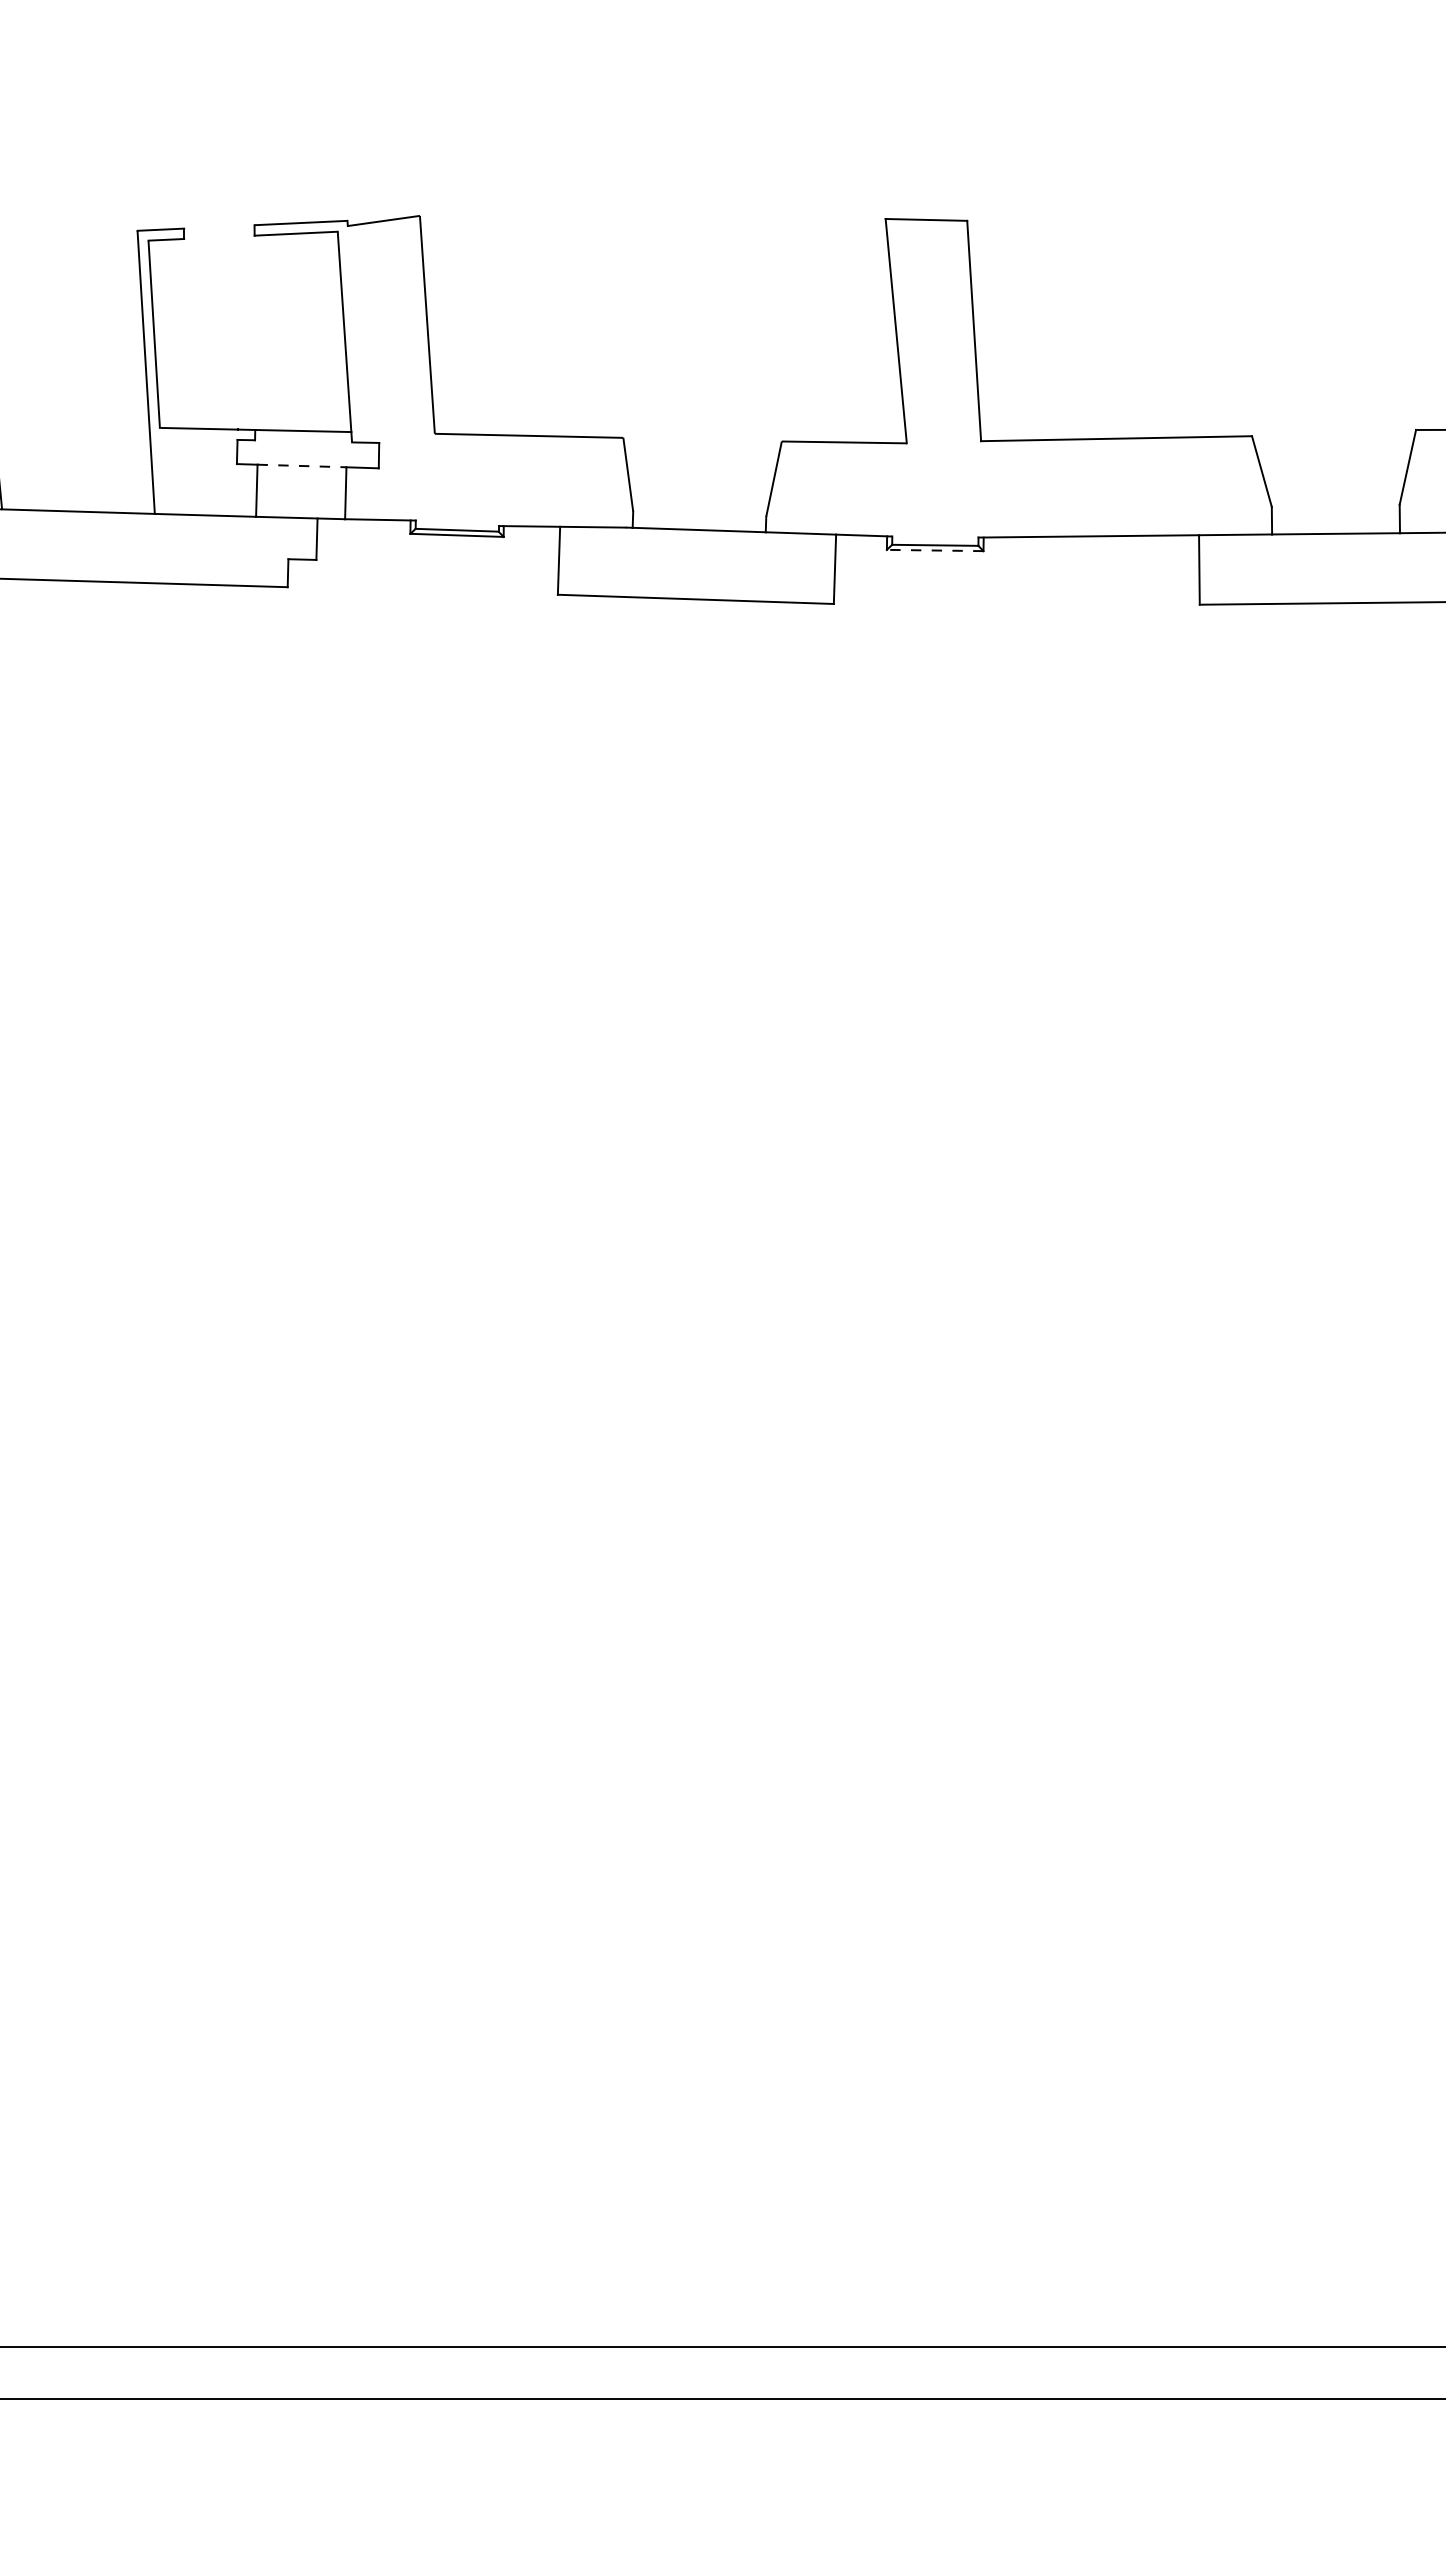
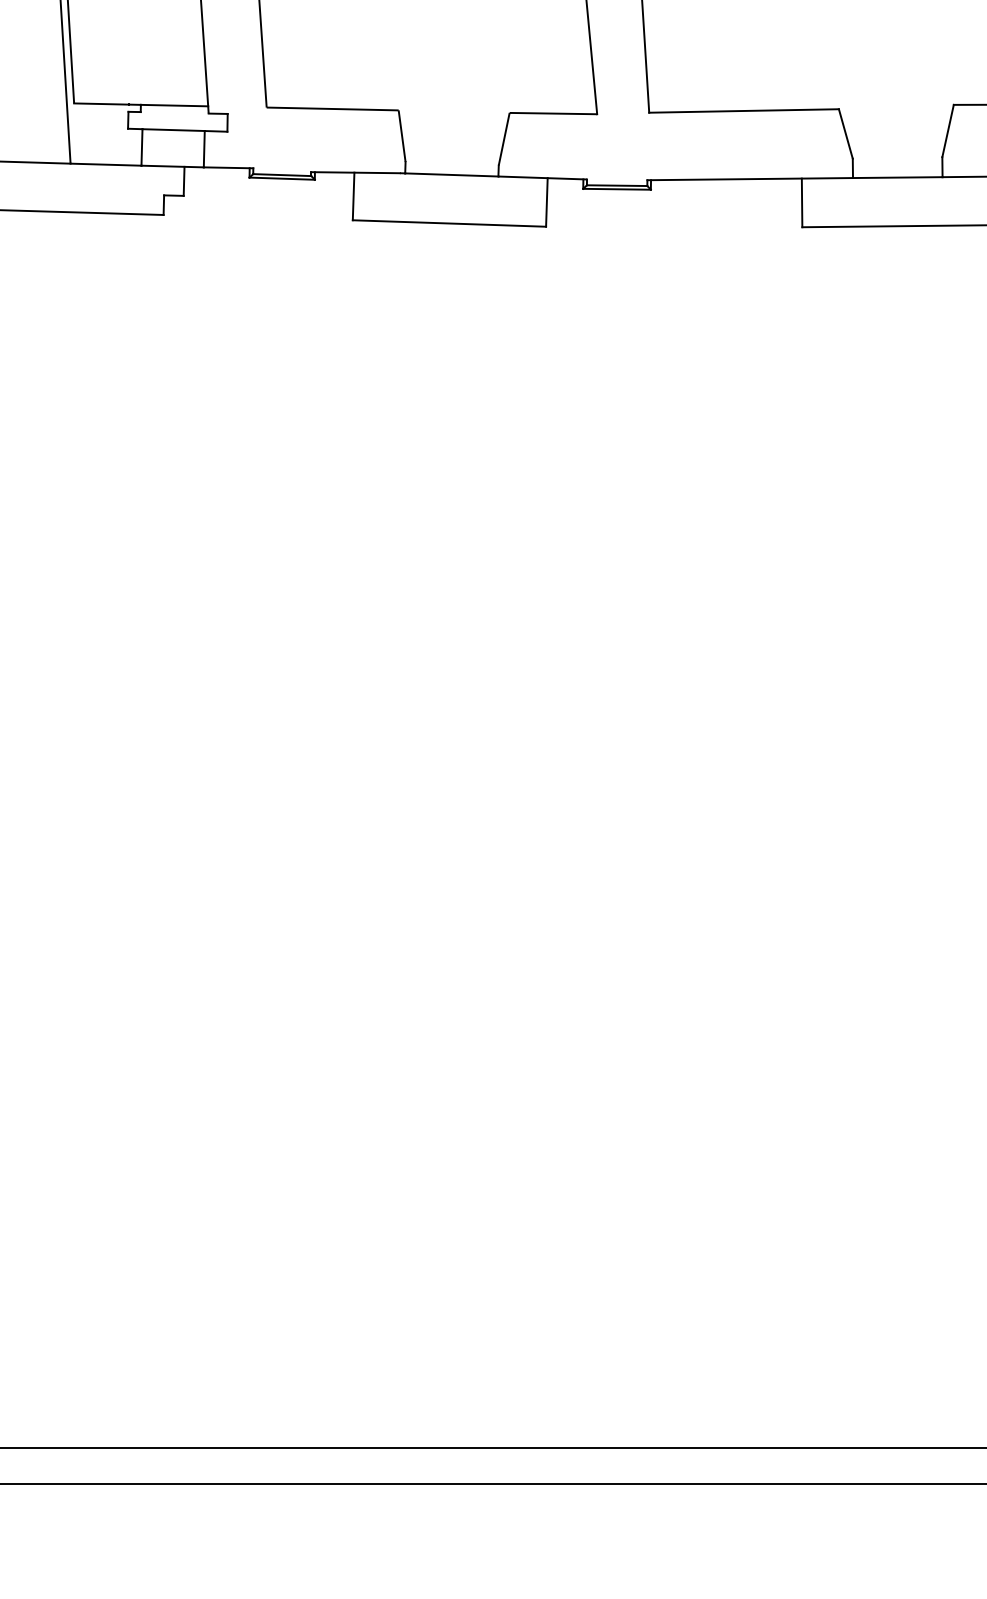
line: (302, 466) -> (173, 130), dashed -> solid
line: (934, 550) -> (616, 189), dashed -> solid

